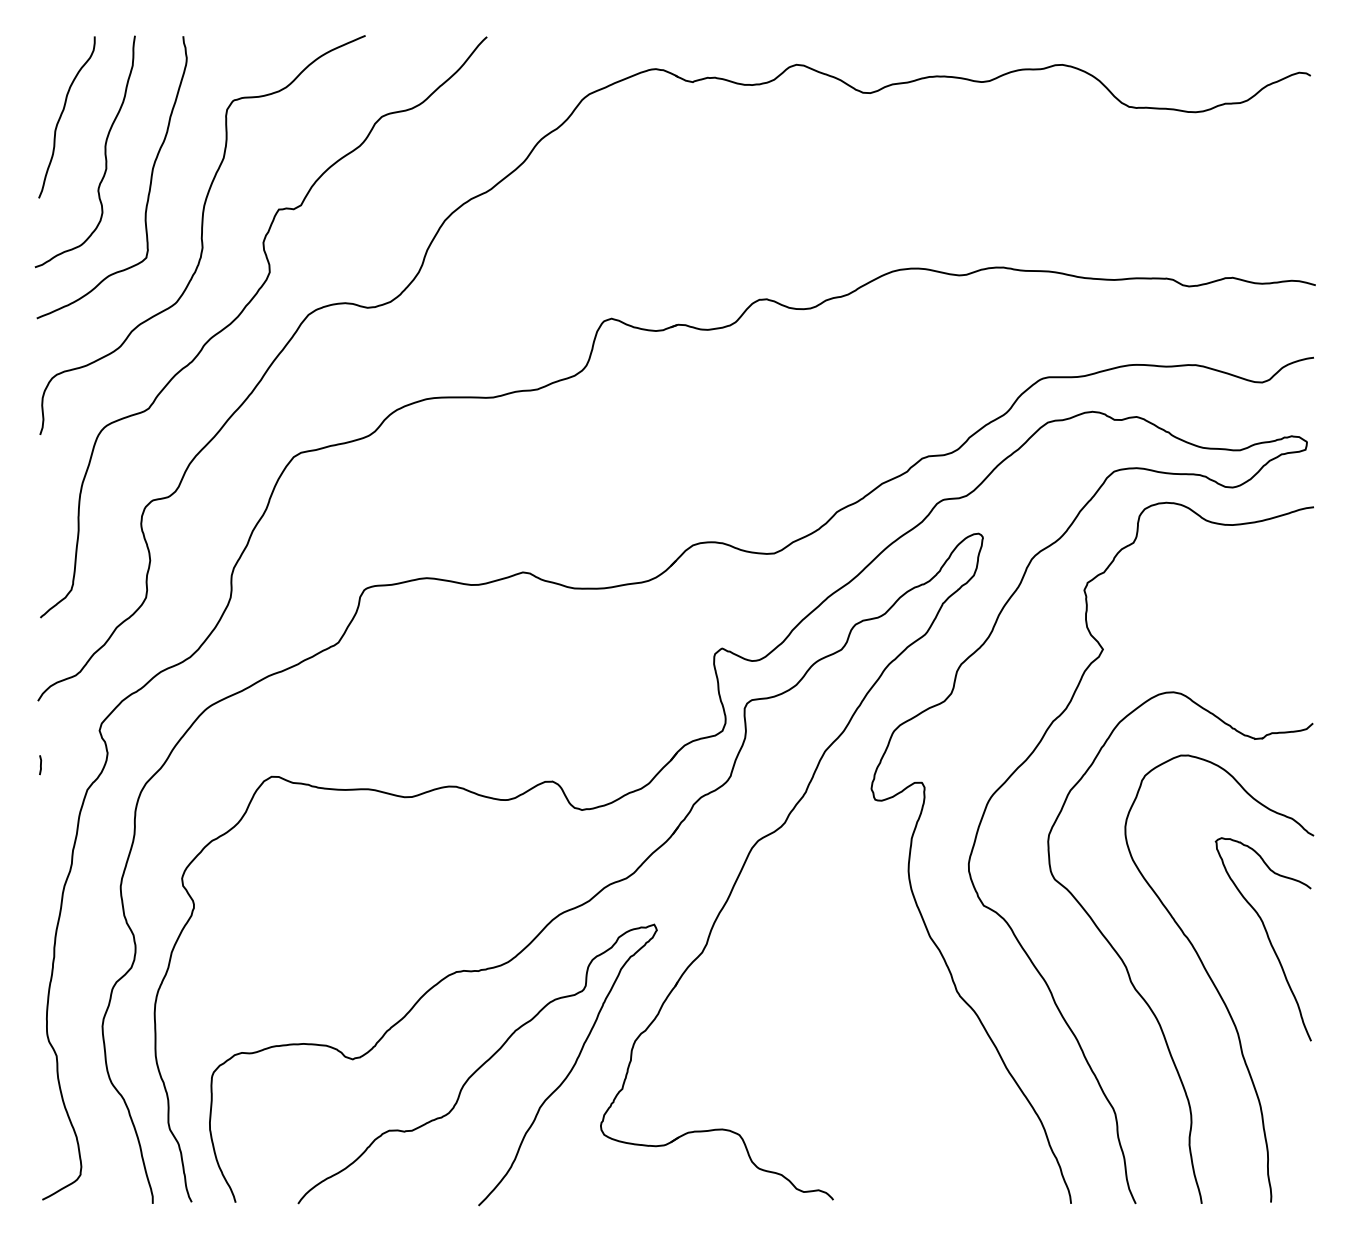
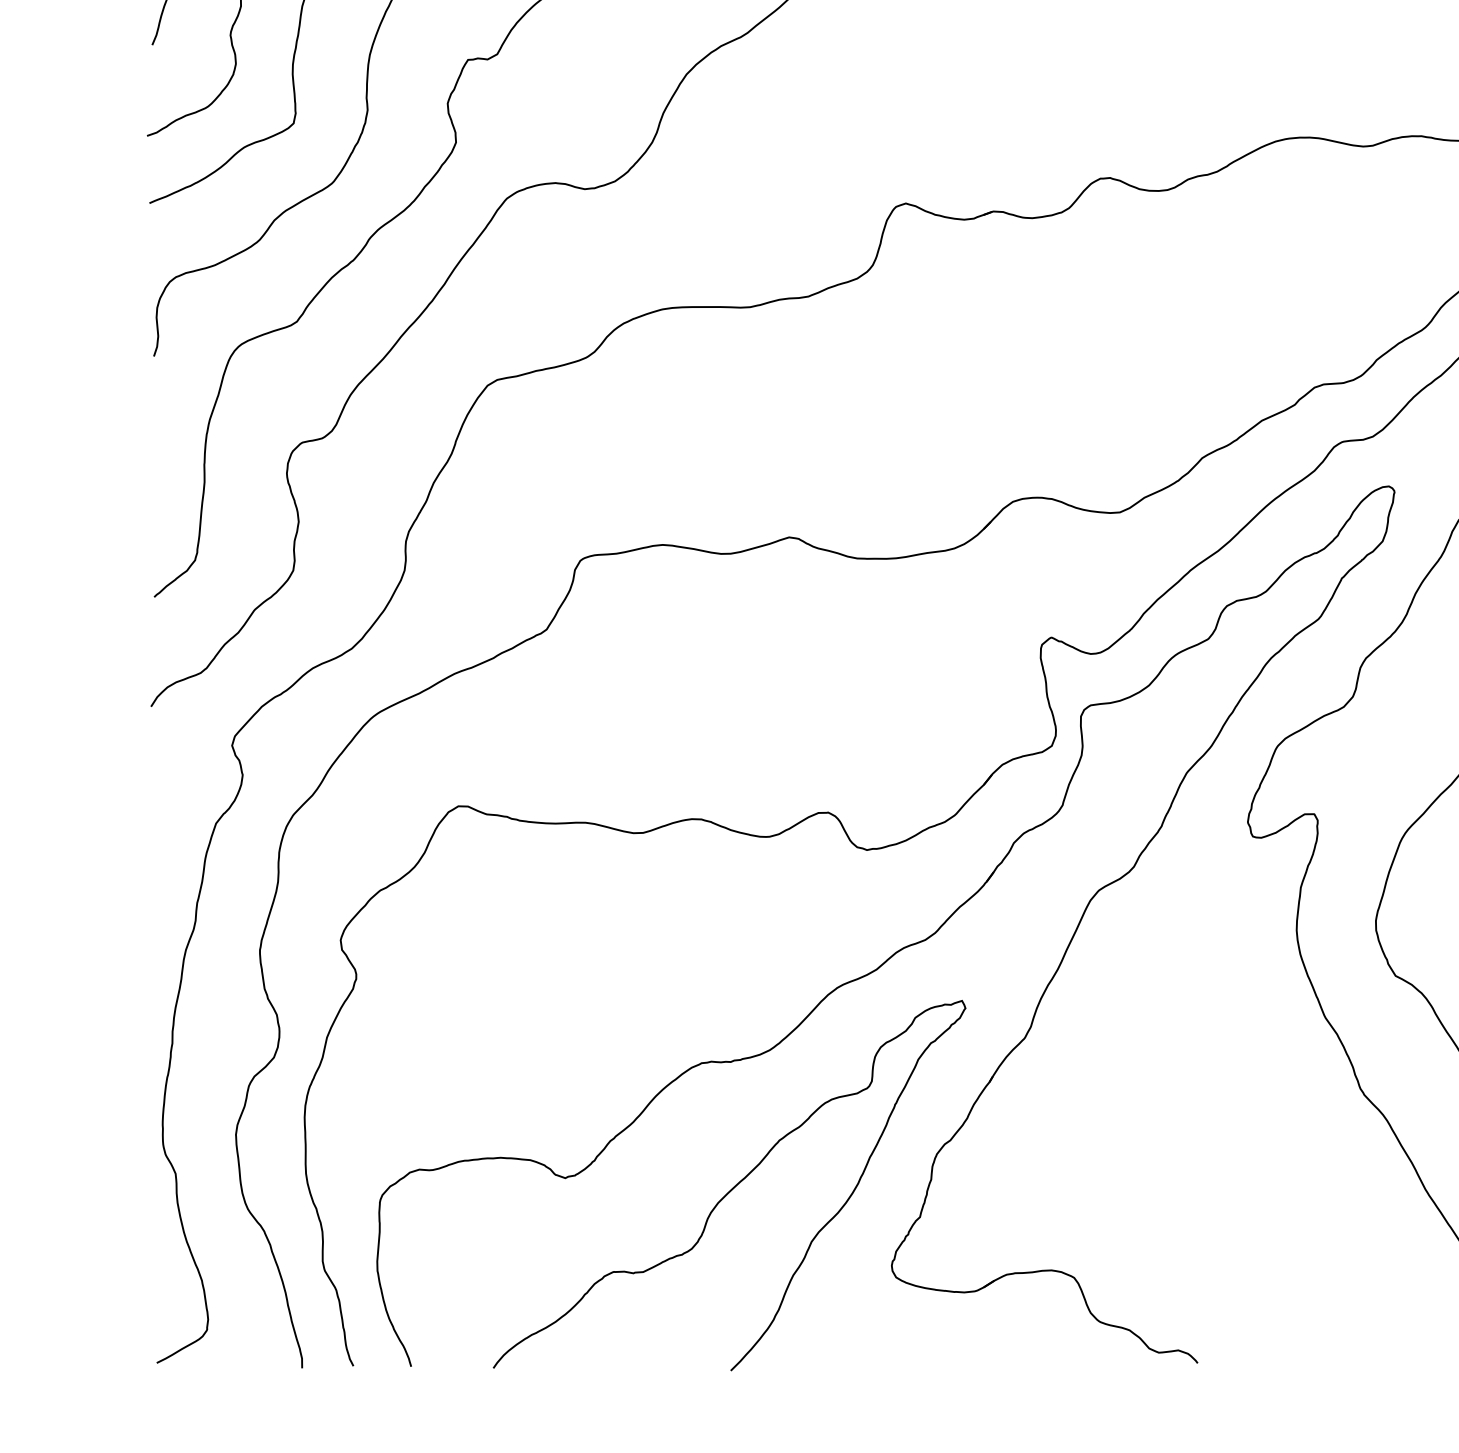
line: (40, 765) -> (154, 791), removed

